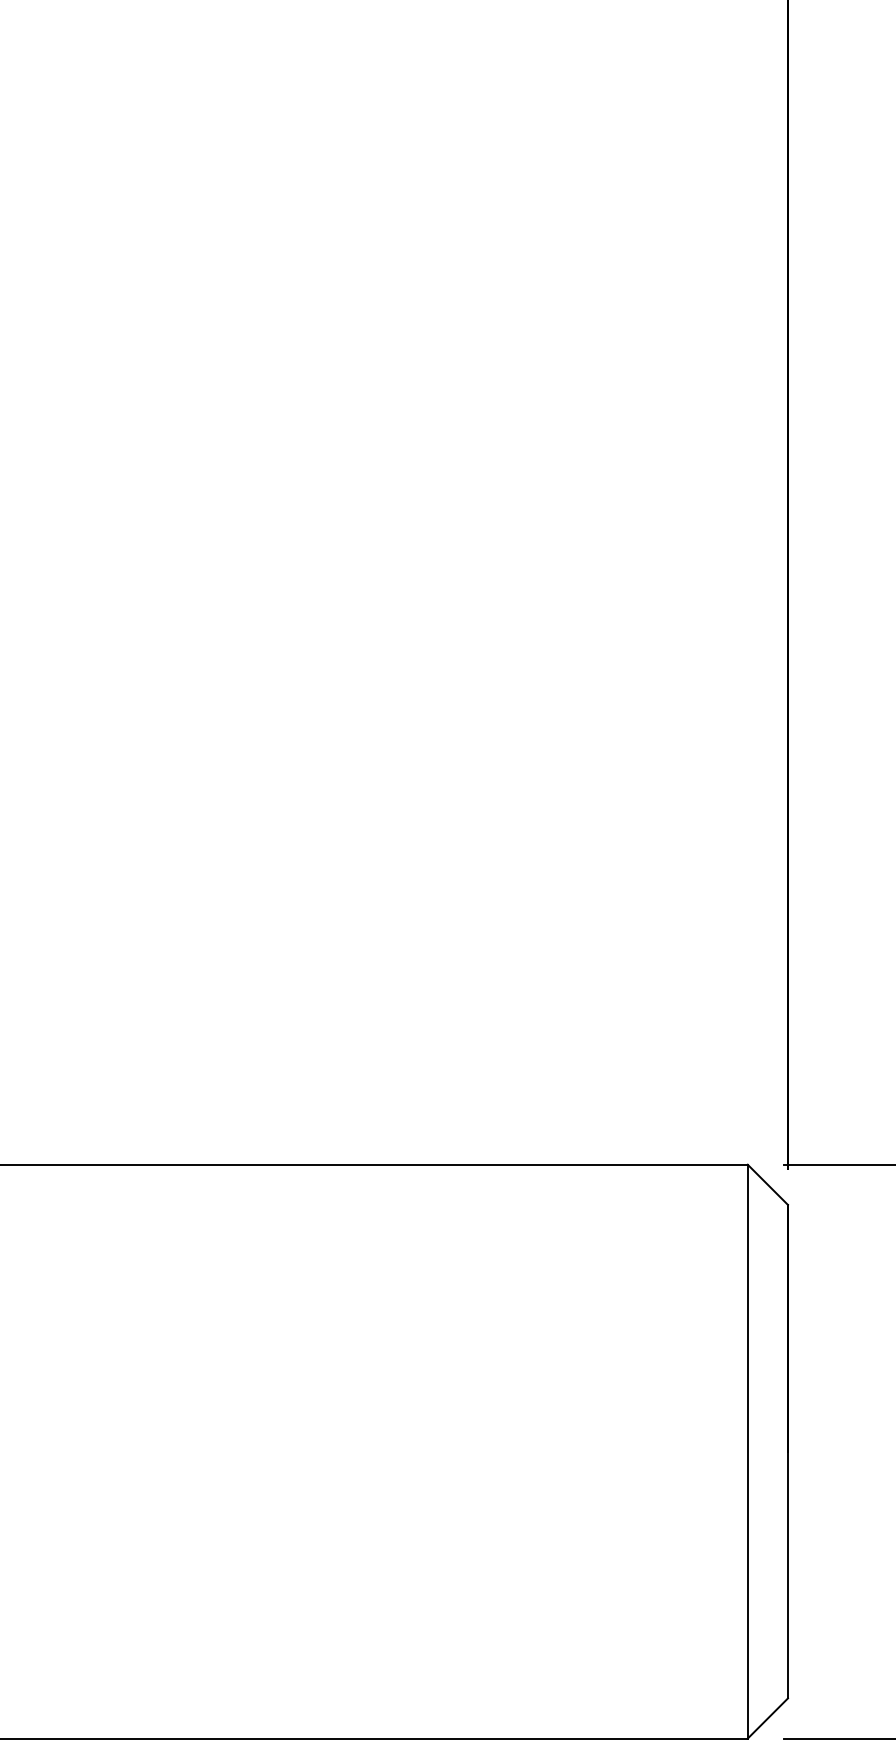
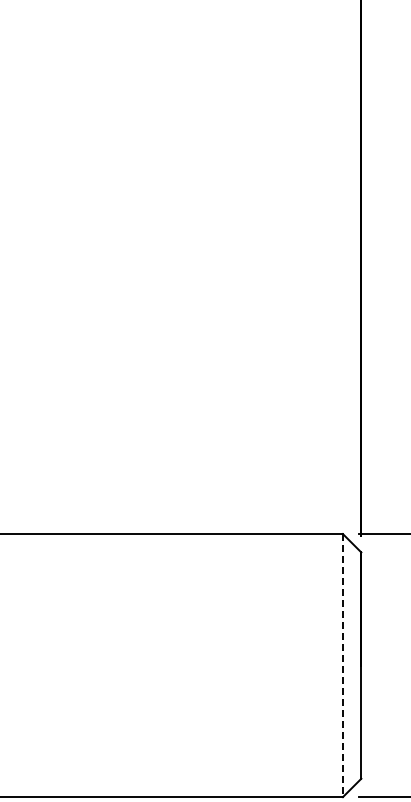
line: (746, 1451) -> (342, 665), solid -> dashed

